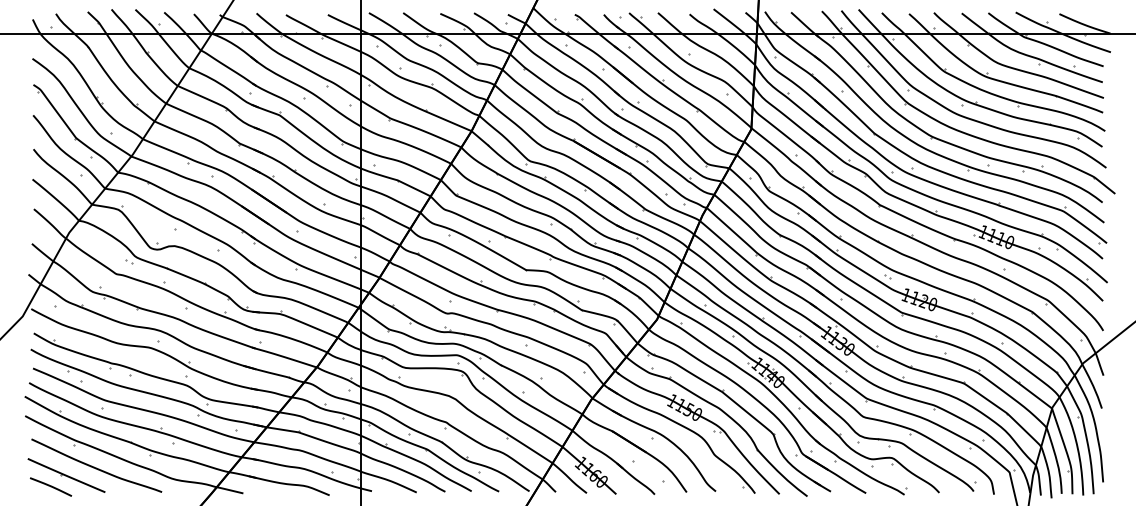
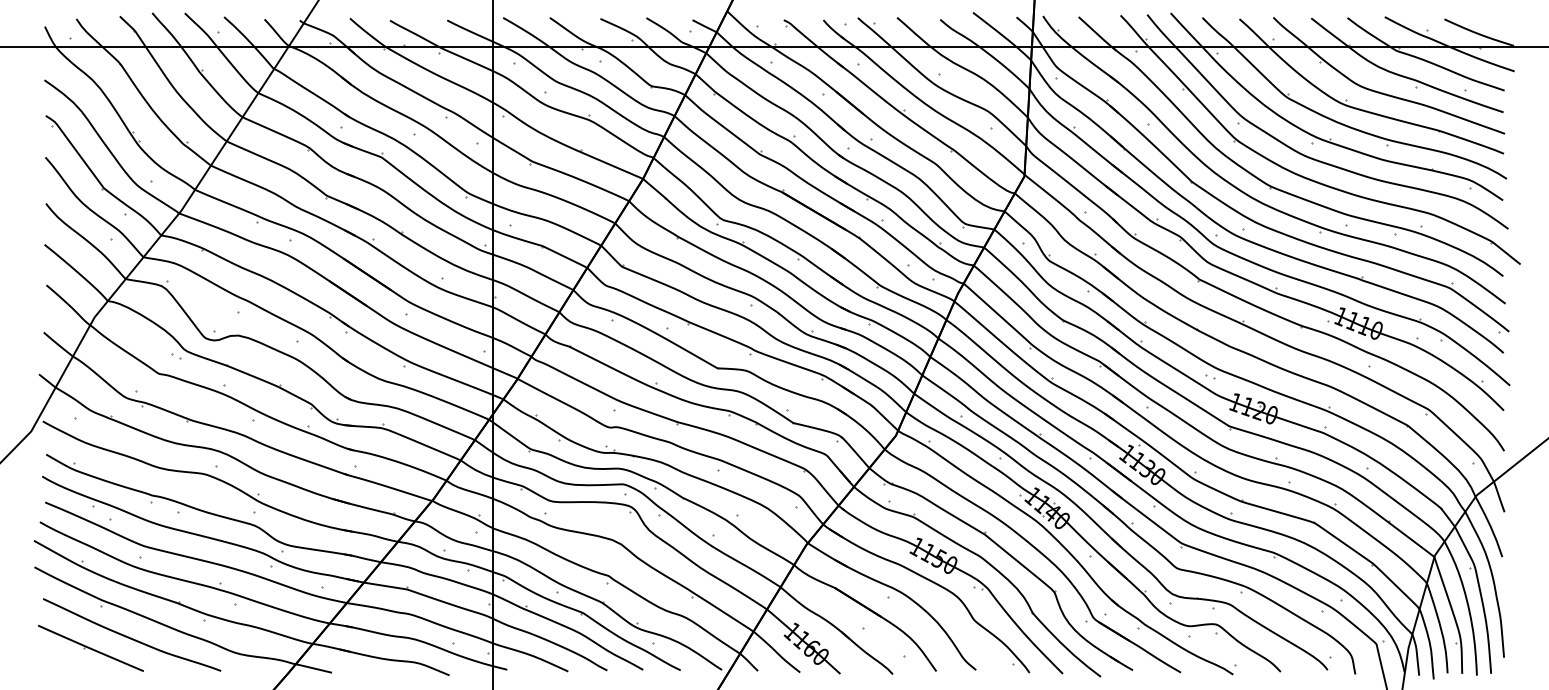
line: (51, 486) -> (70, 663), removed

